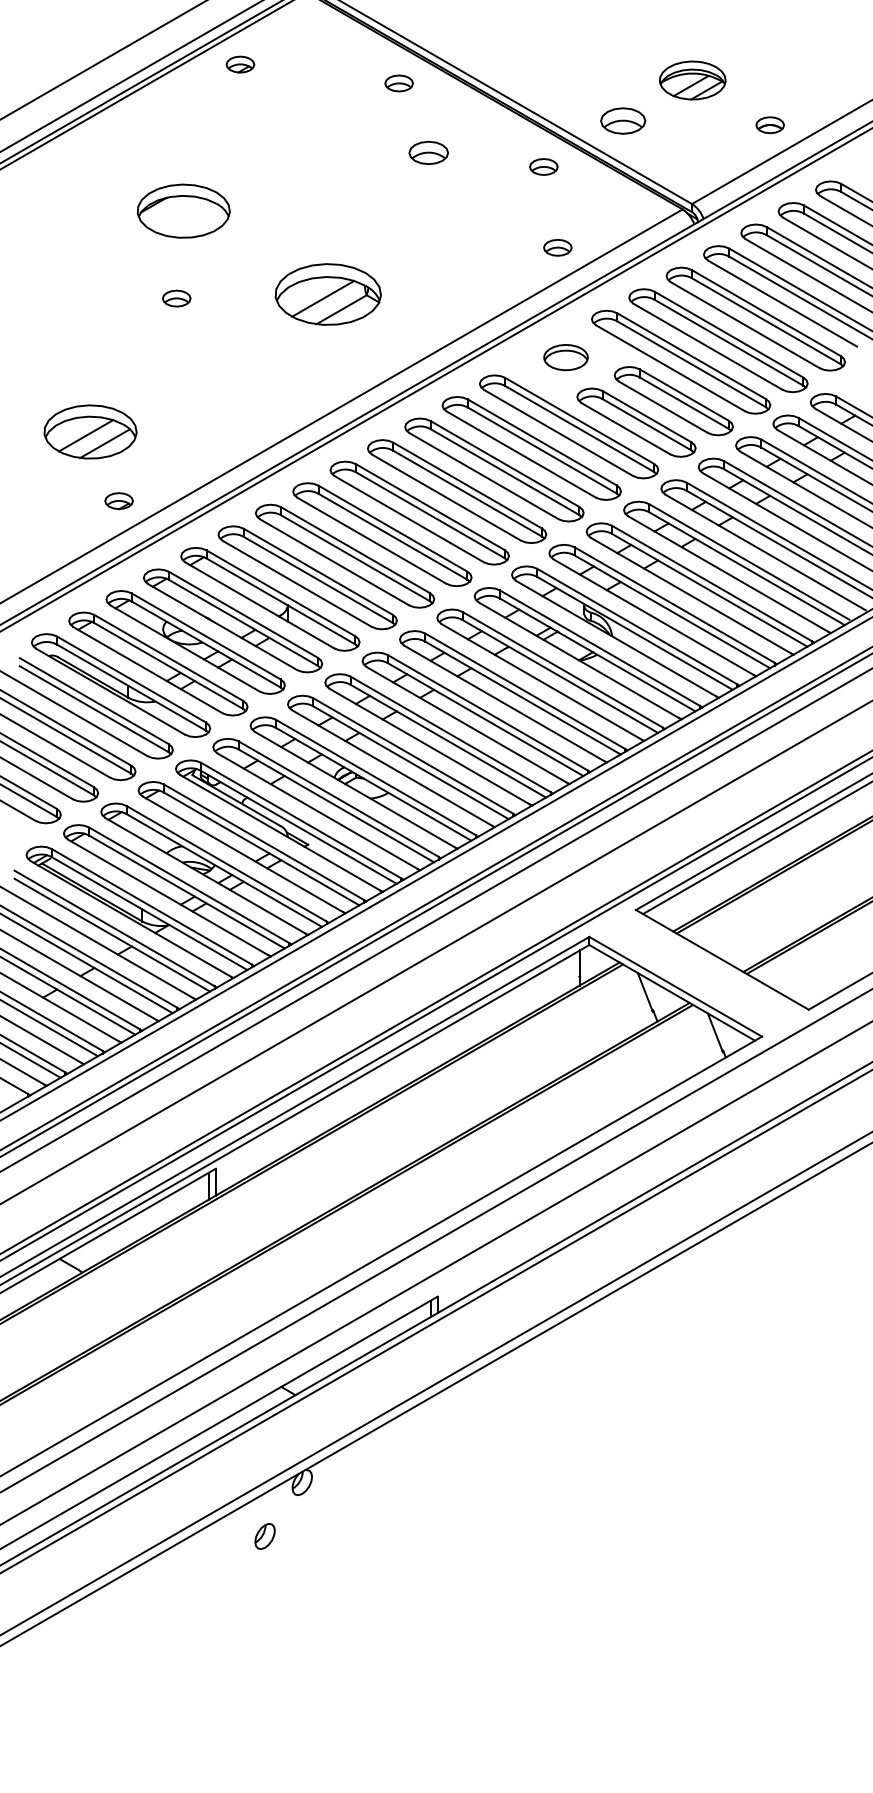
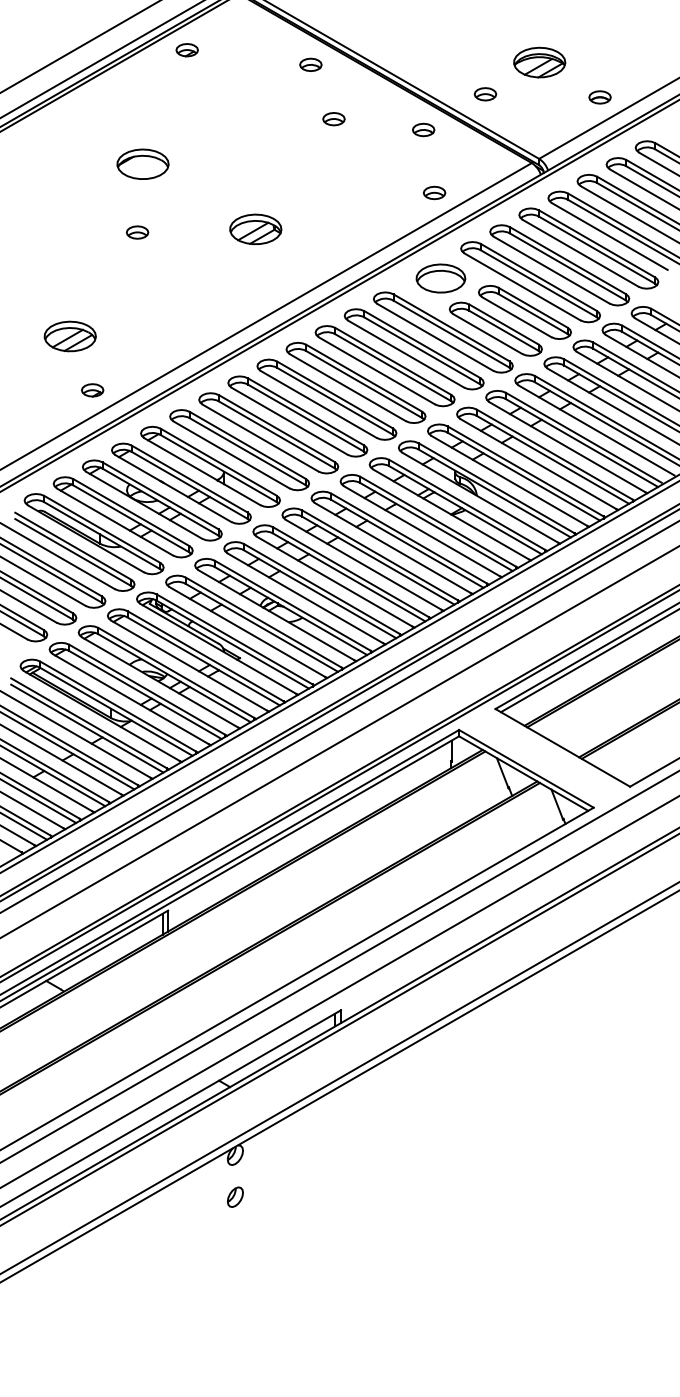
part: (623, 121) -> (485, 94), size x0.62
part: (428, 153) -> (333, 119), size x0.71
part: (183, 209) -> (142, 163), size x0.71
part: (328, 294) -> (255, 229), size x0.62
part: (565, 357) -> (440, 278), size x1.43
part: (89, 431) -> (69, 336), size x0.71
part: (265, 1535) -> (235, 1196), moved

